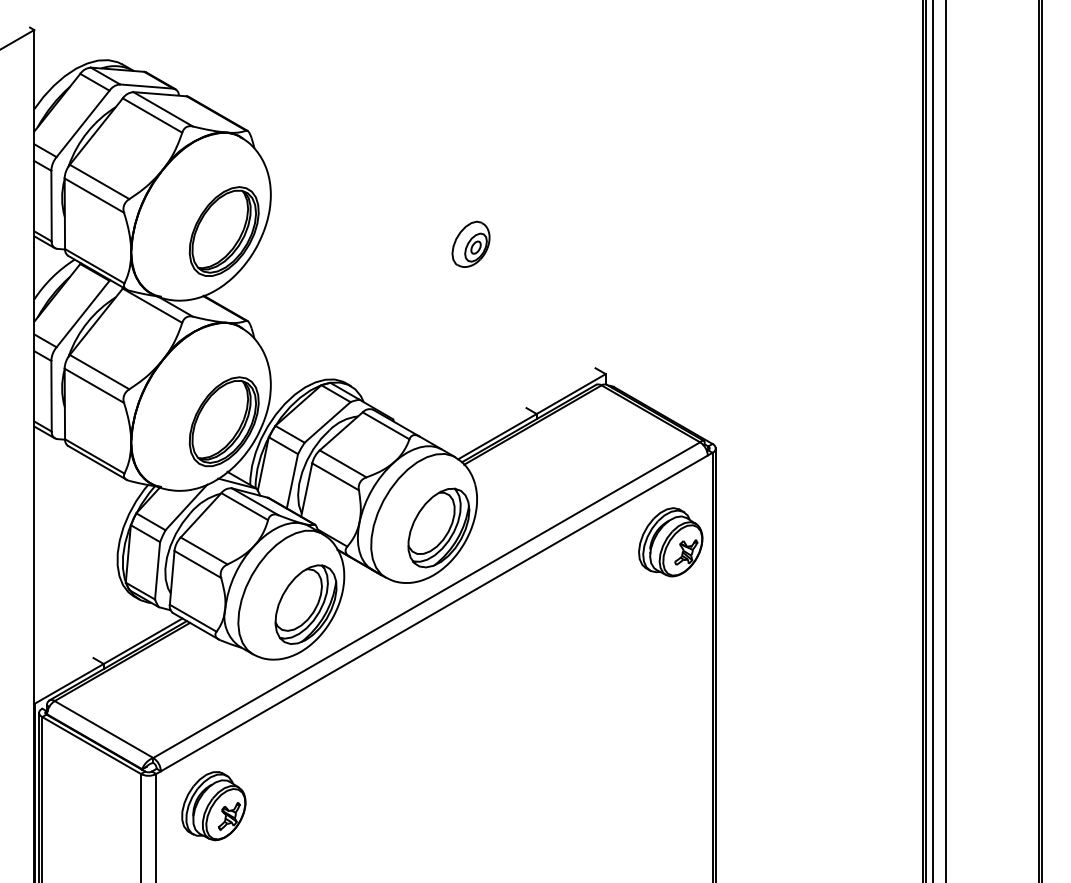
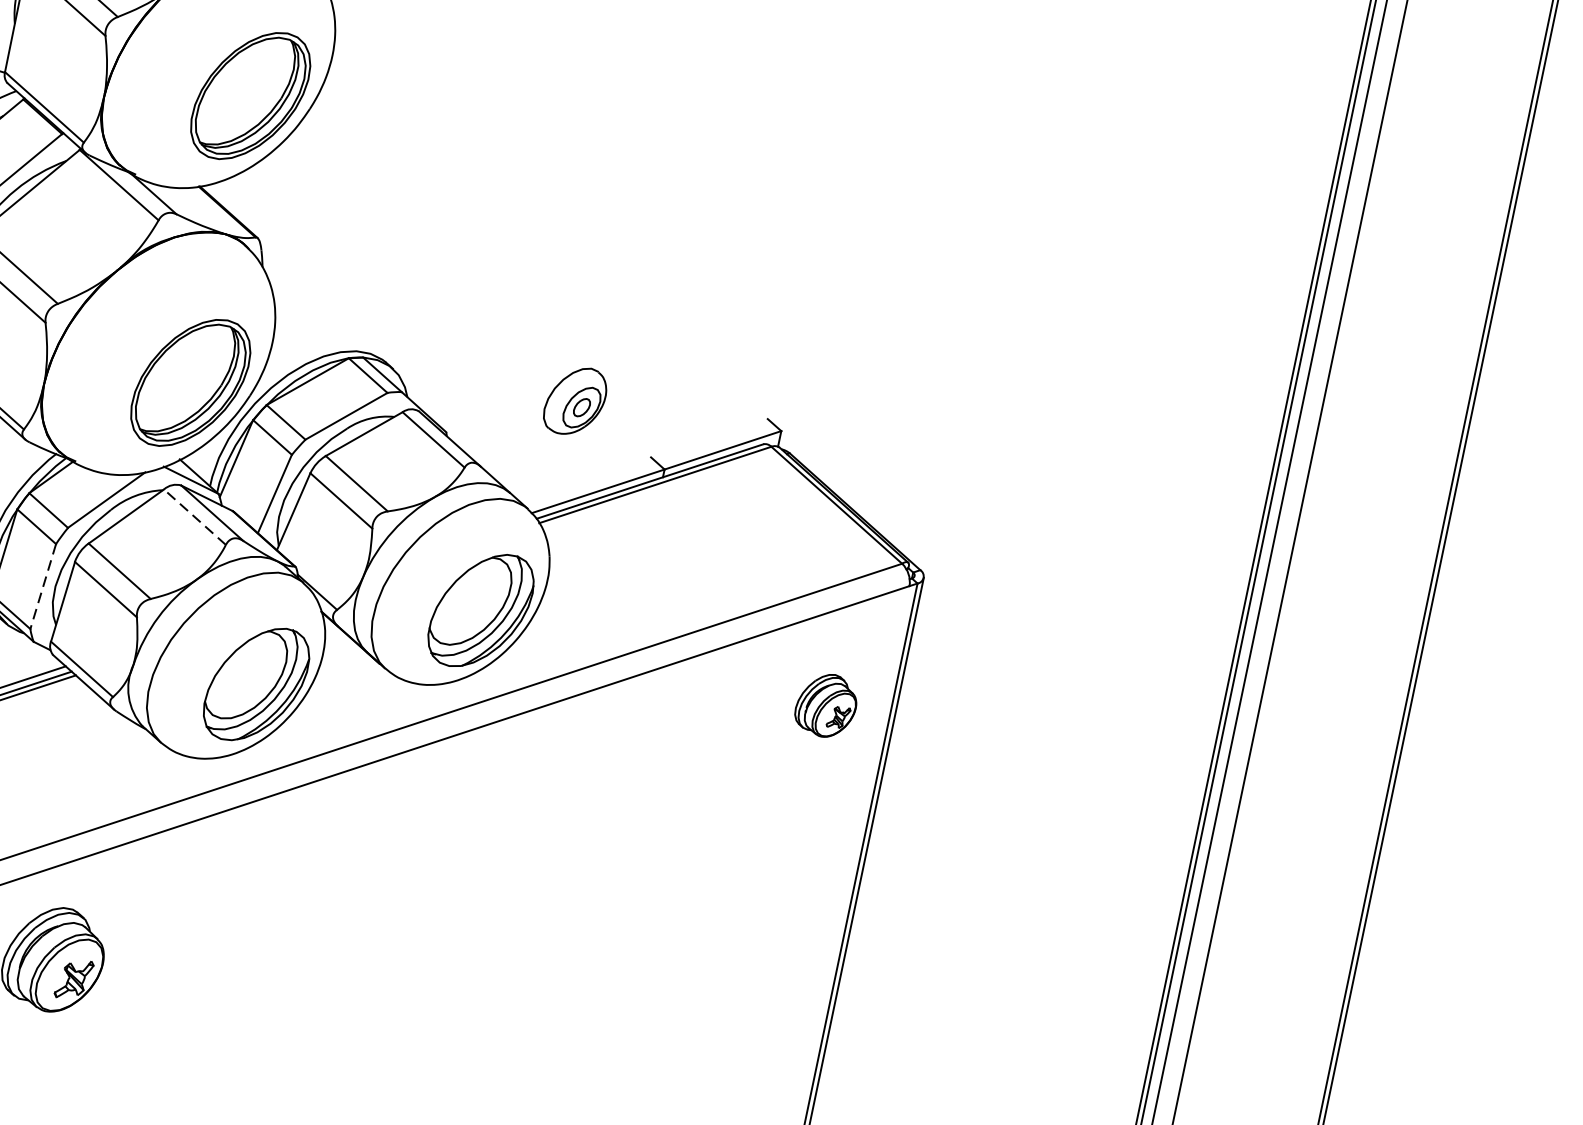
part: (470, 243) -> (574, 399), moved
line: (244, 506) -> (194, 516), solid -> dashed
part: (670, 542) -> (825, 705), size x0.6
line: (157, 570) -> (43, 586), solid -> dashed

